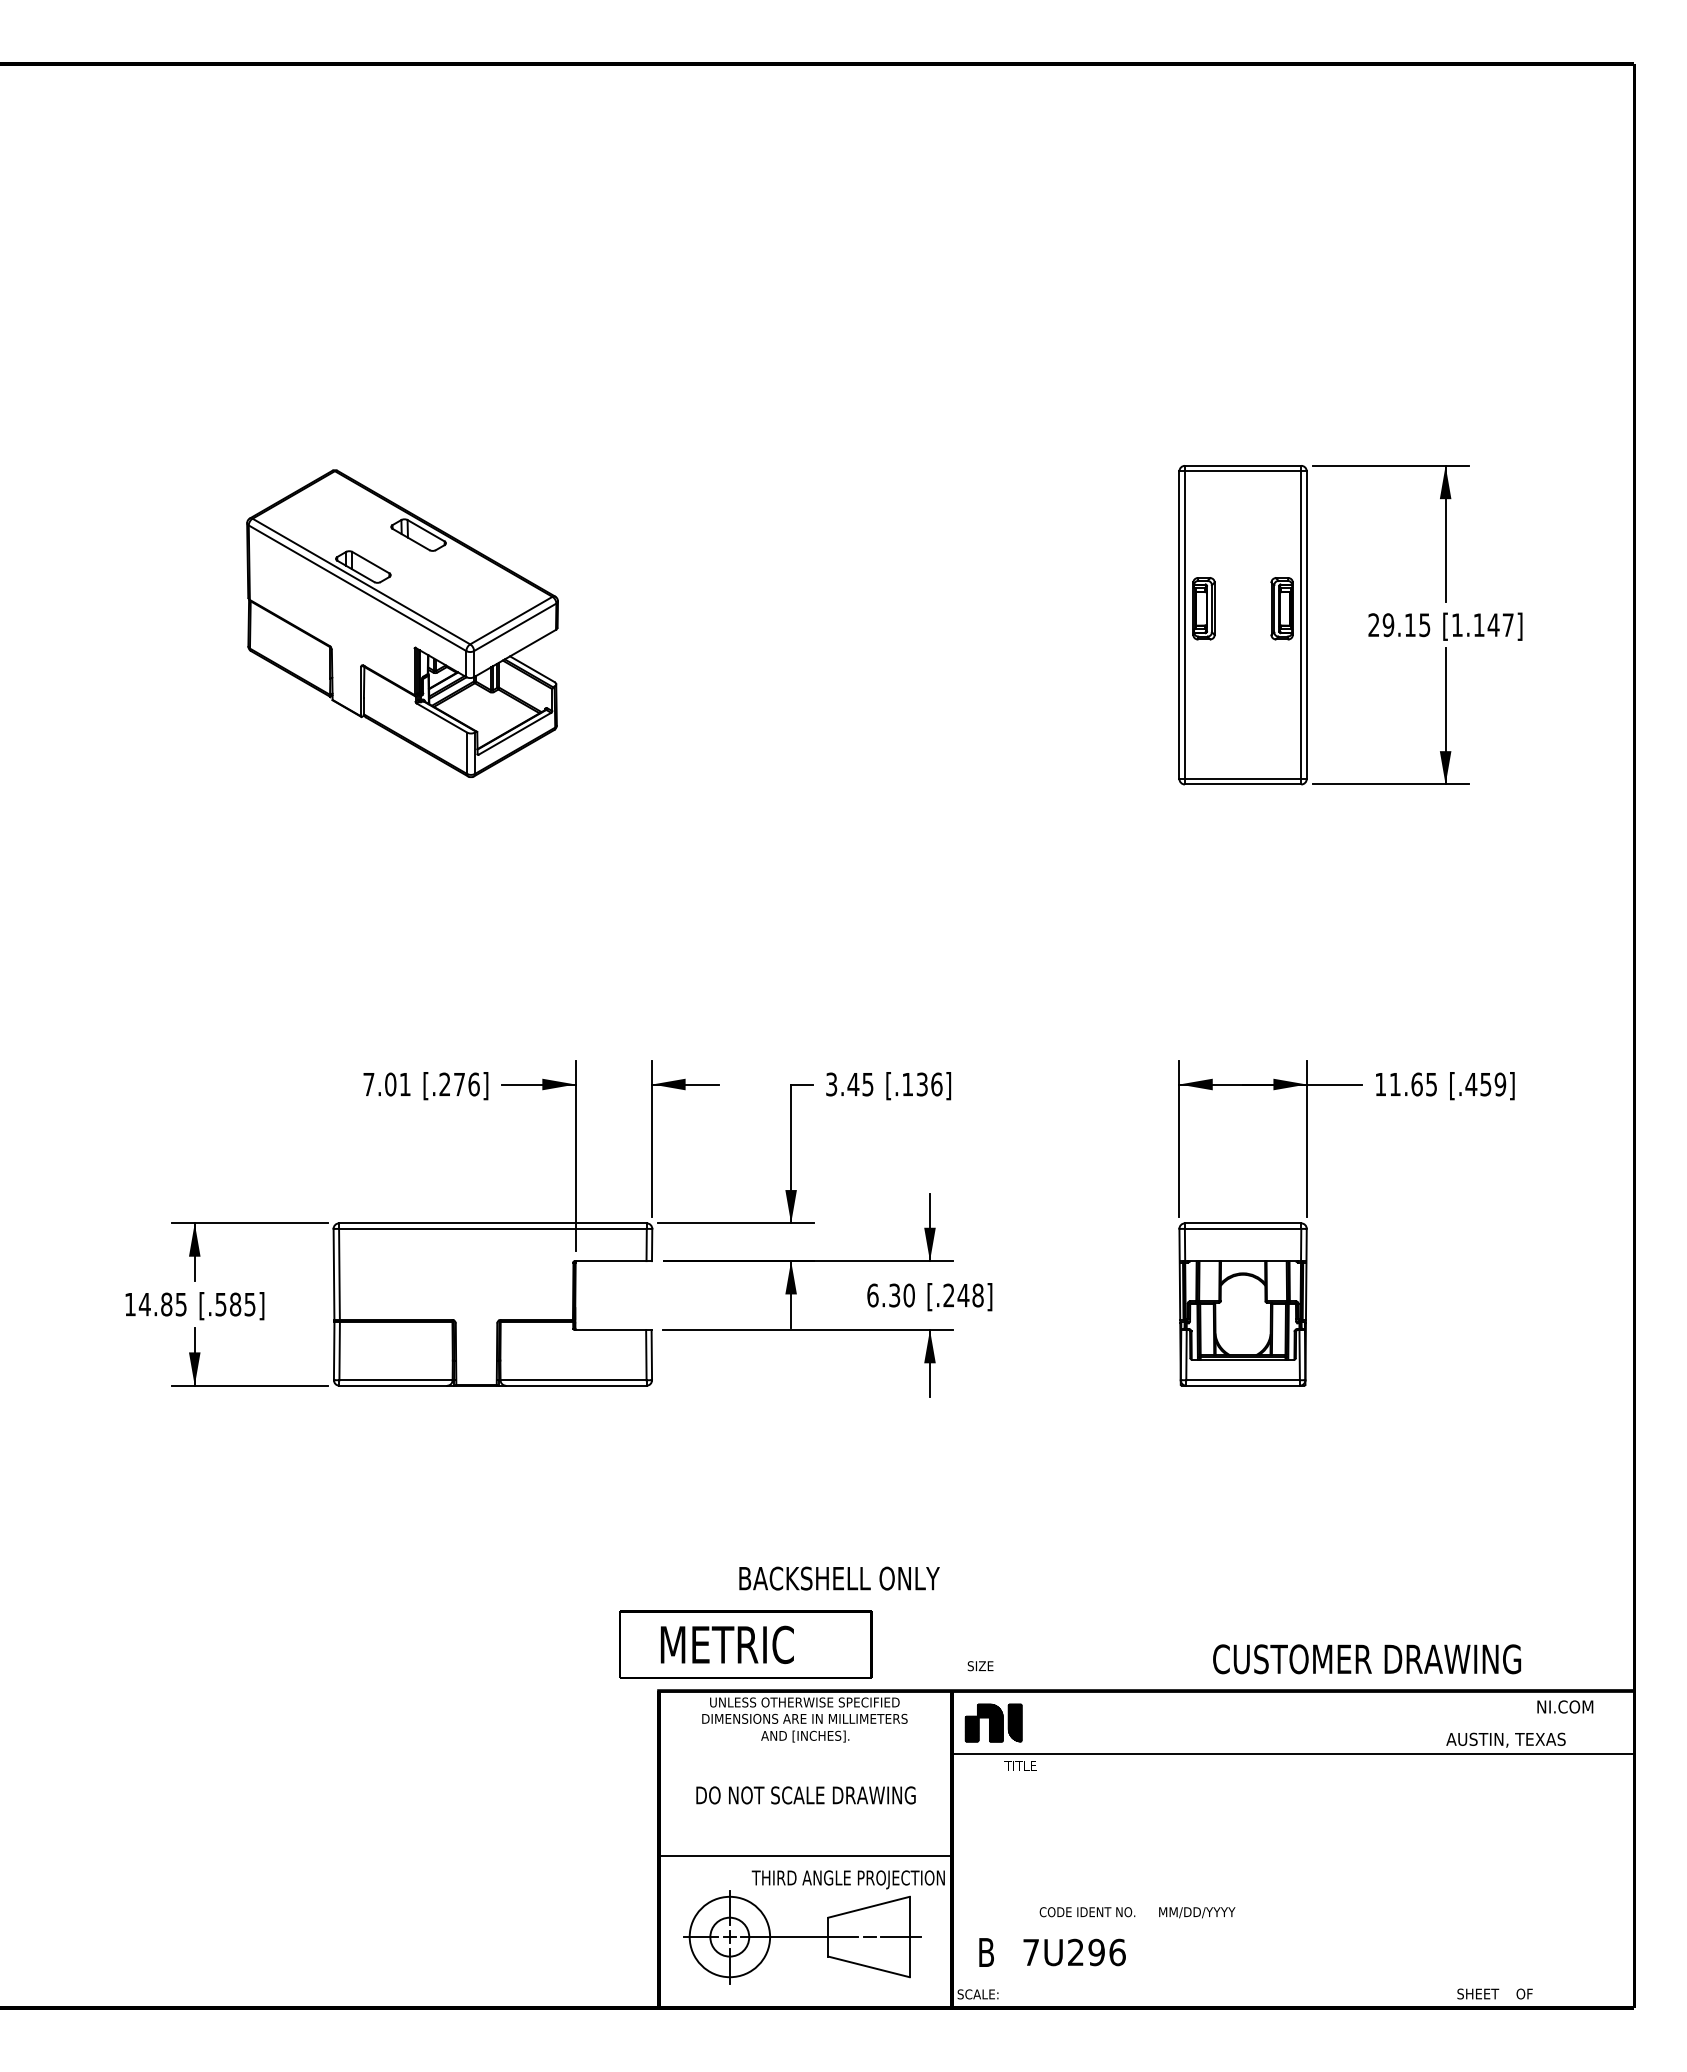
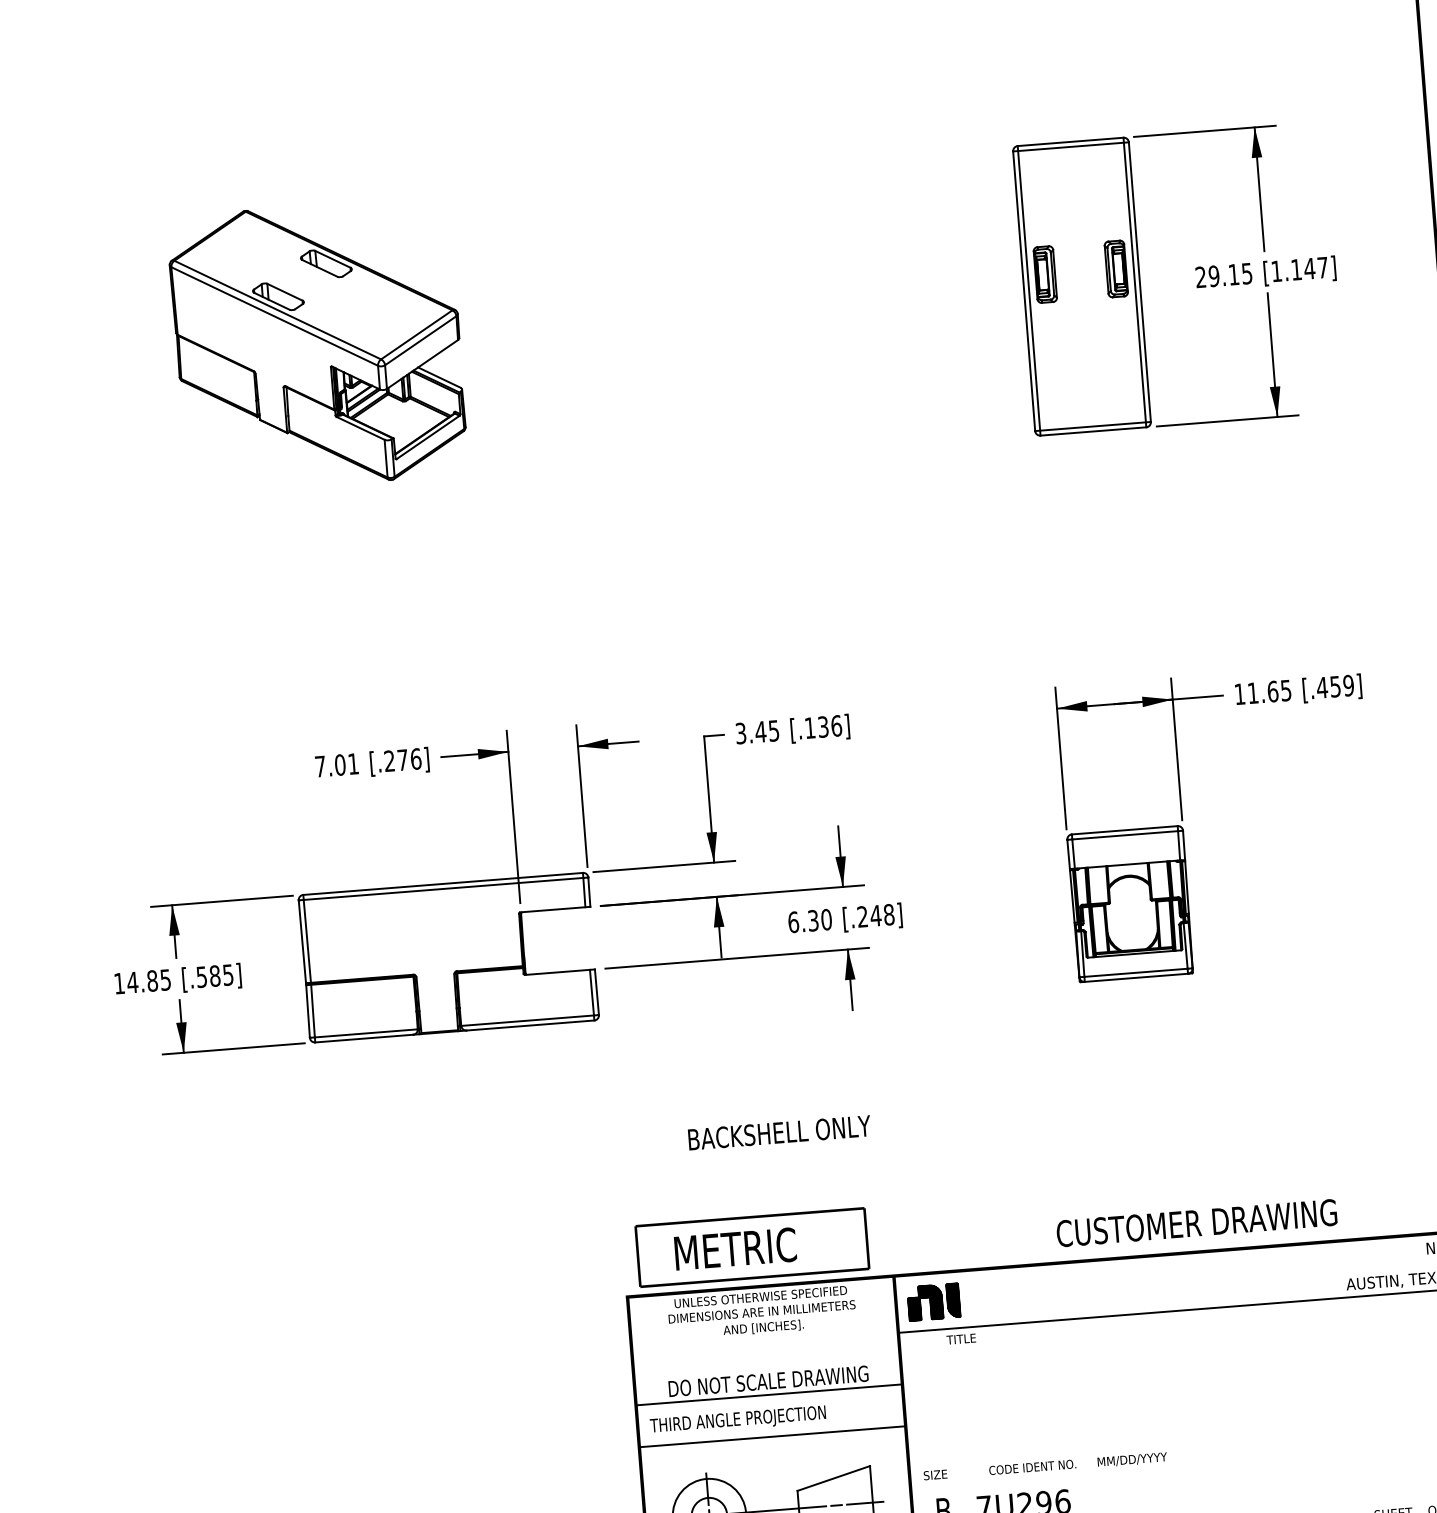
text: (839, 1578) -> (779, 1132), moved
text: (745, 1644) -> (752, 1247), moved
text: (1366, 1659) -> (1196, 1223), moved
text: (980, 1666) -> (935, 1475), moved
line: (805, 1810) -> (769, 1395), added
text: (847, 1879) -> (737, 1420), moved

